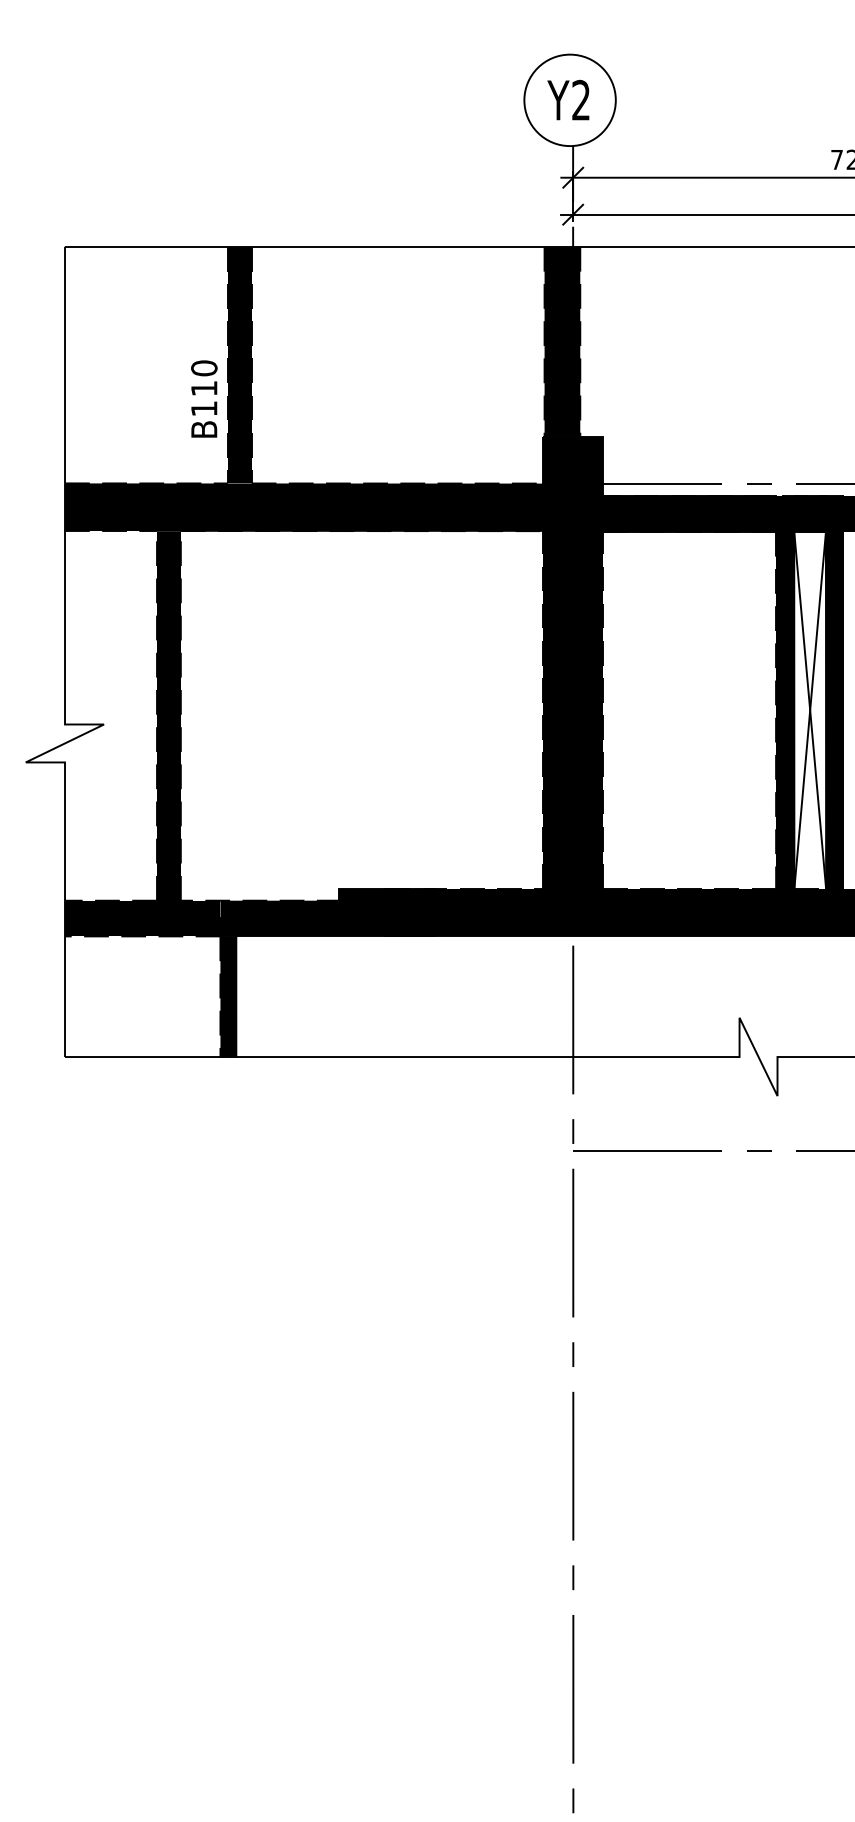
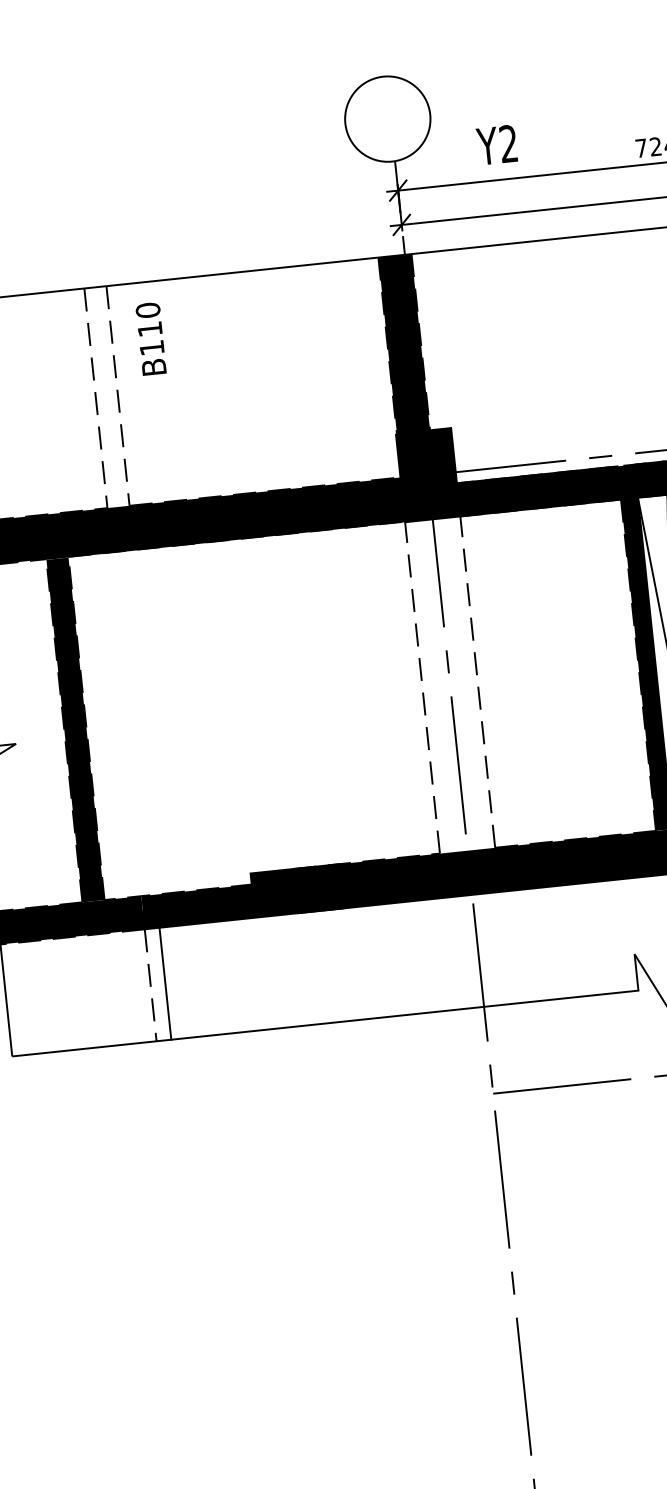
text: (568, 99) -> (496, 144), moved
fill: (239, 364) -> (106, 396), removed
text: (204, 398) -> (151, 338), moved
fill: (572, 709) -> (449, 684), removed
fill: (228, 996) -> (158, 984), removed

